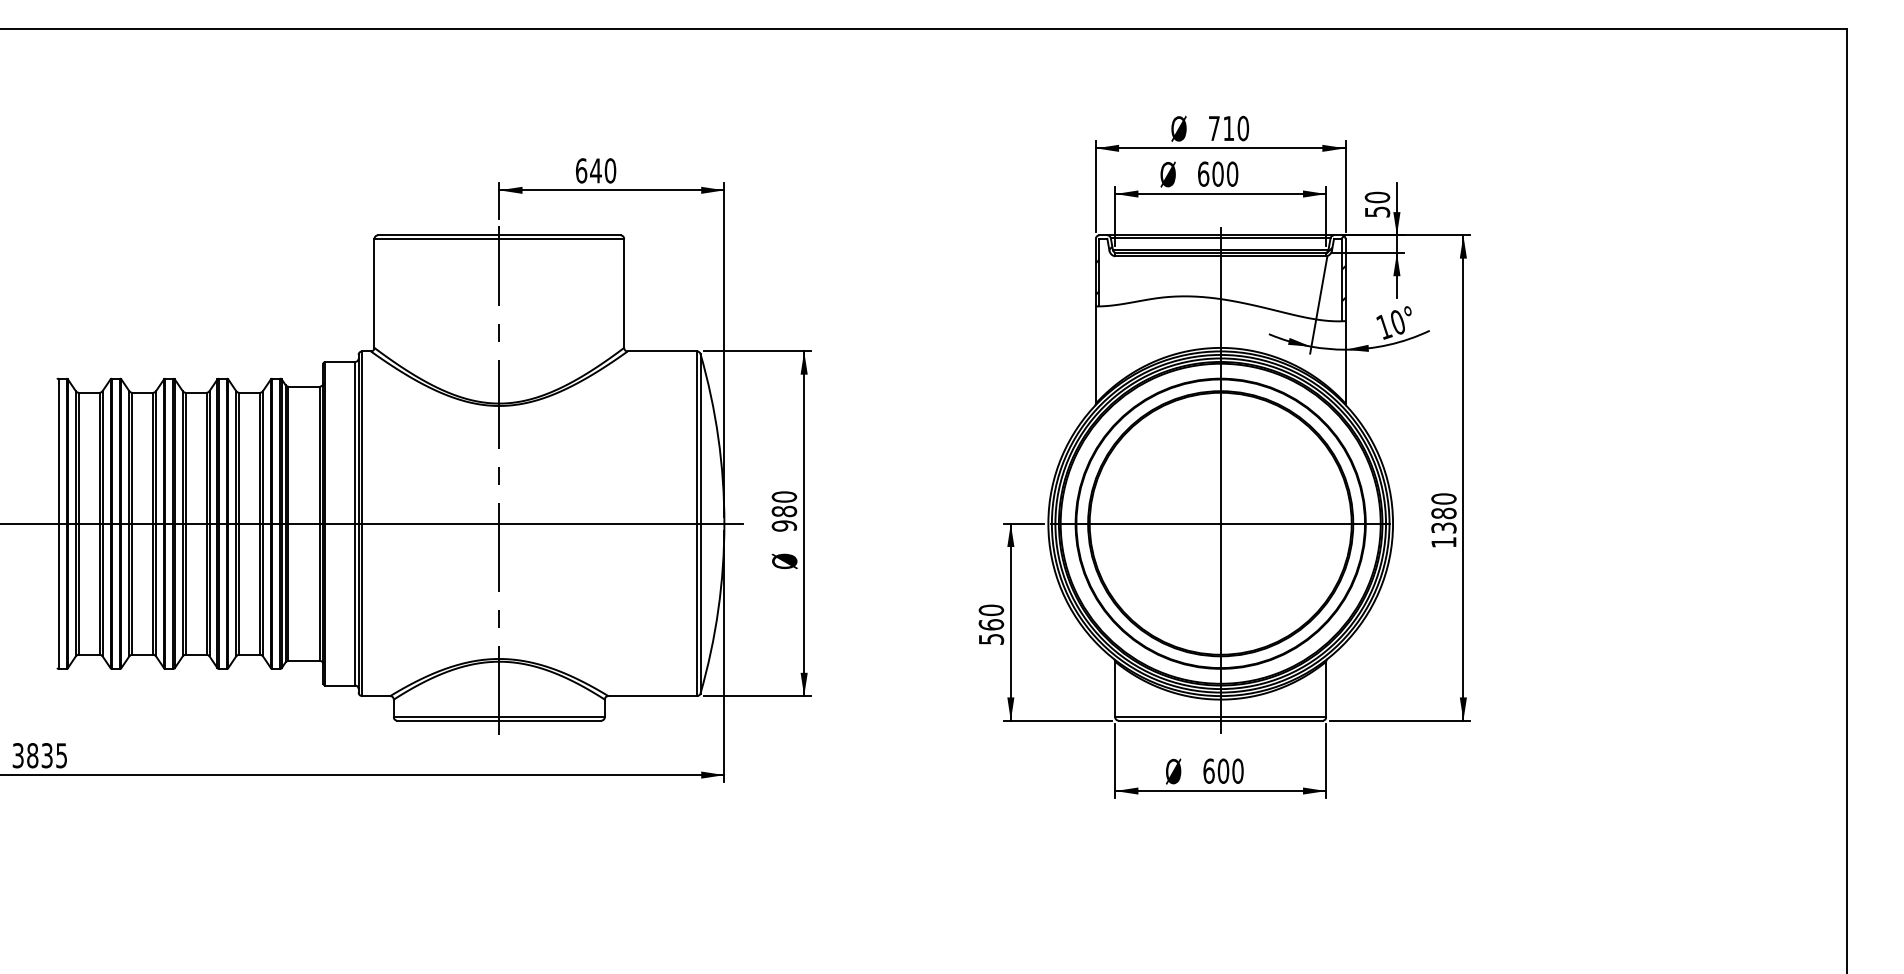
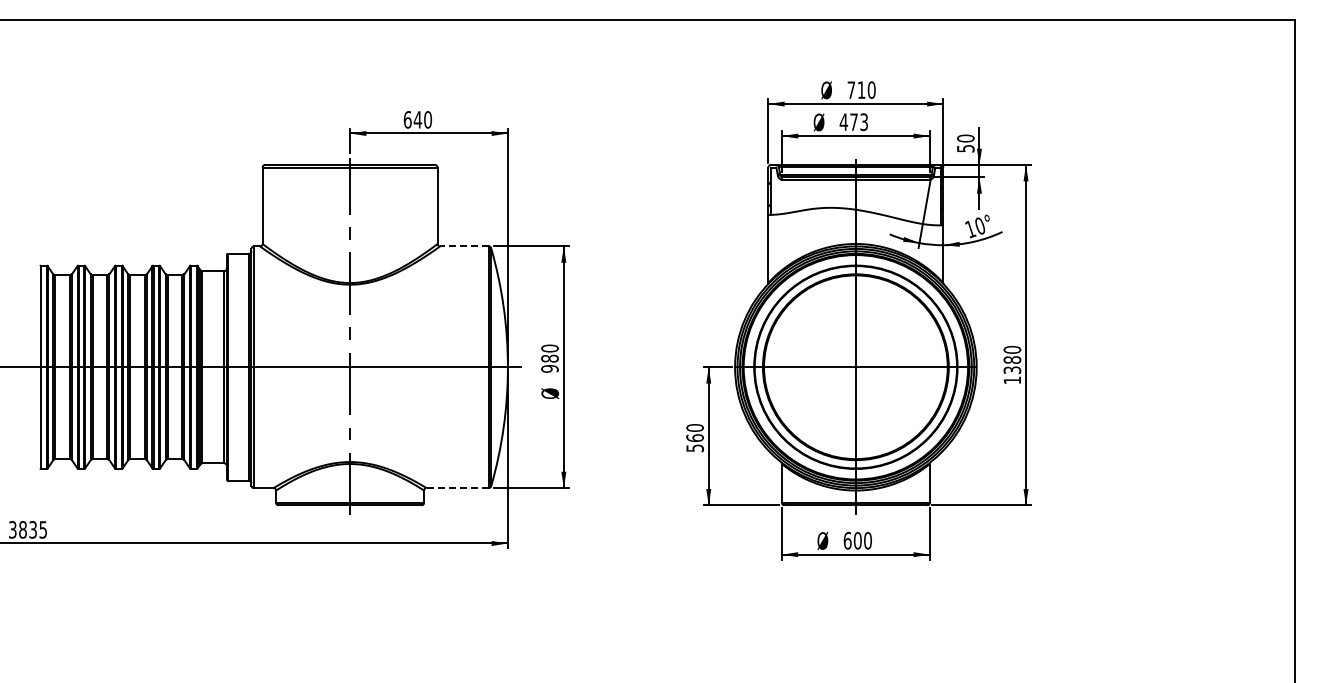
text: (1217, 174) -> (853, 122), 600 -> 473
line: (661, 351) -> (463, 246), solid -> dashed
line: (653, 696) -> (458, 488), solid -> dashed

